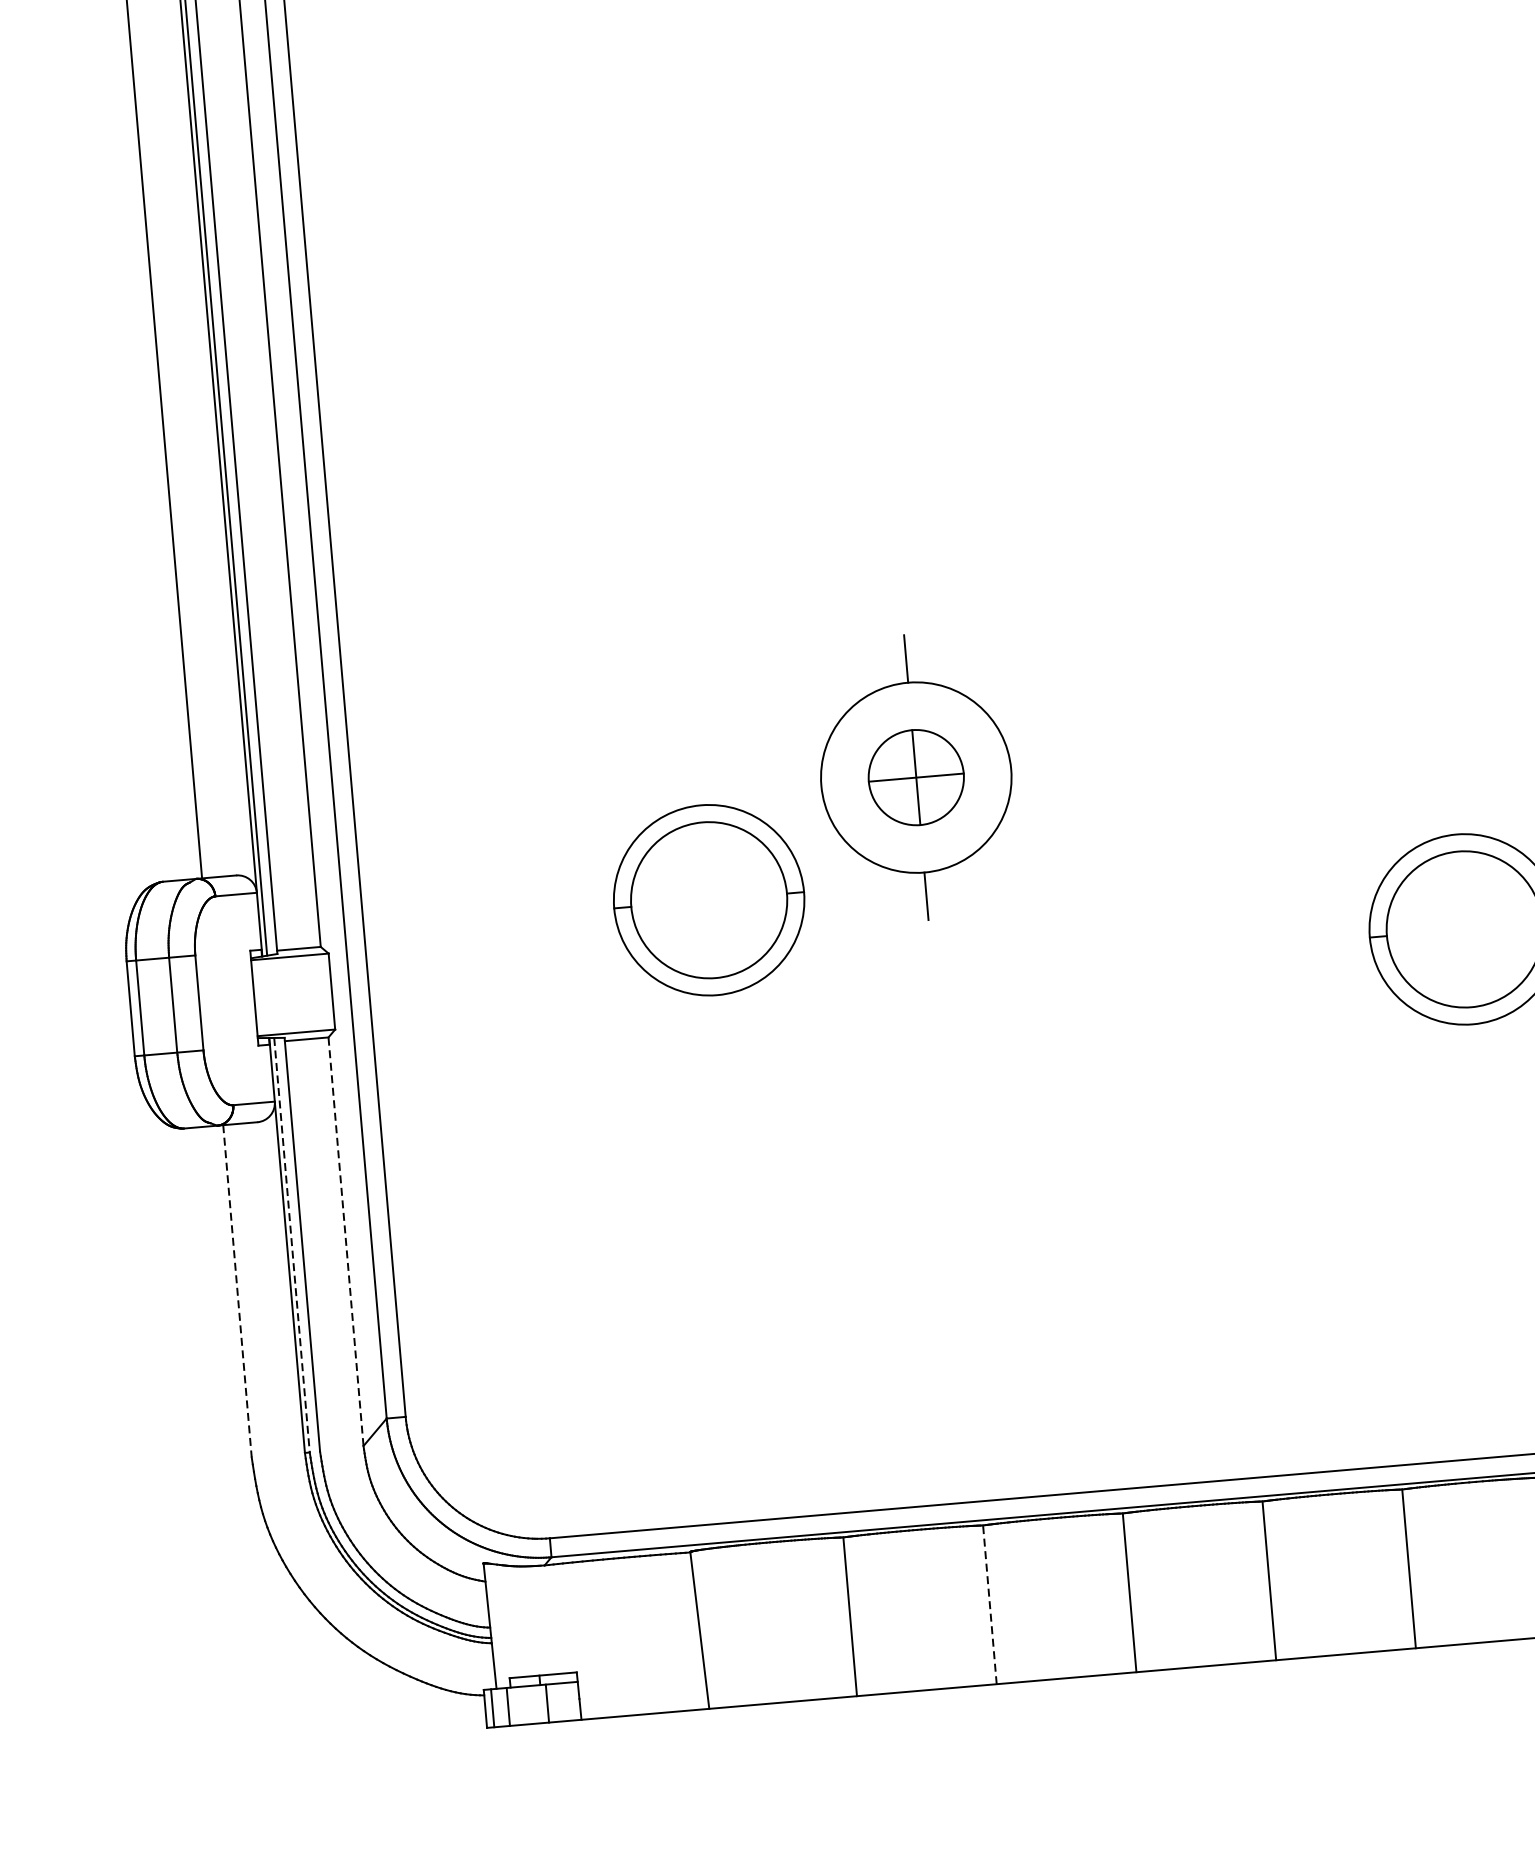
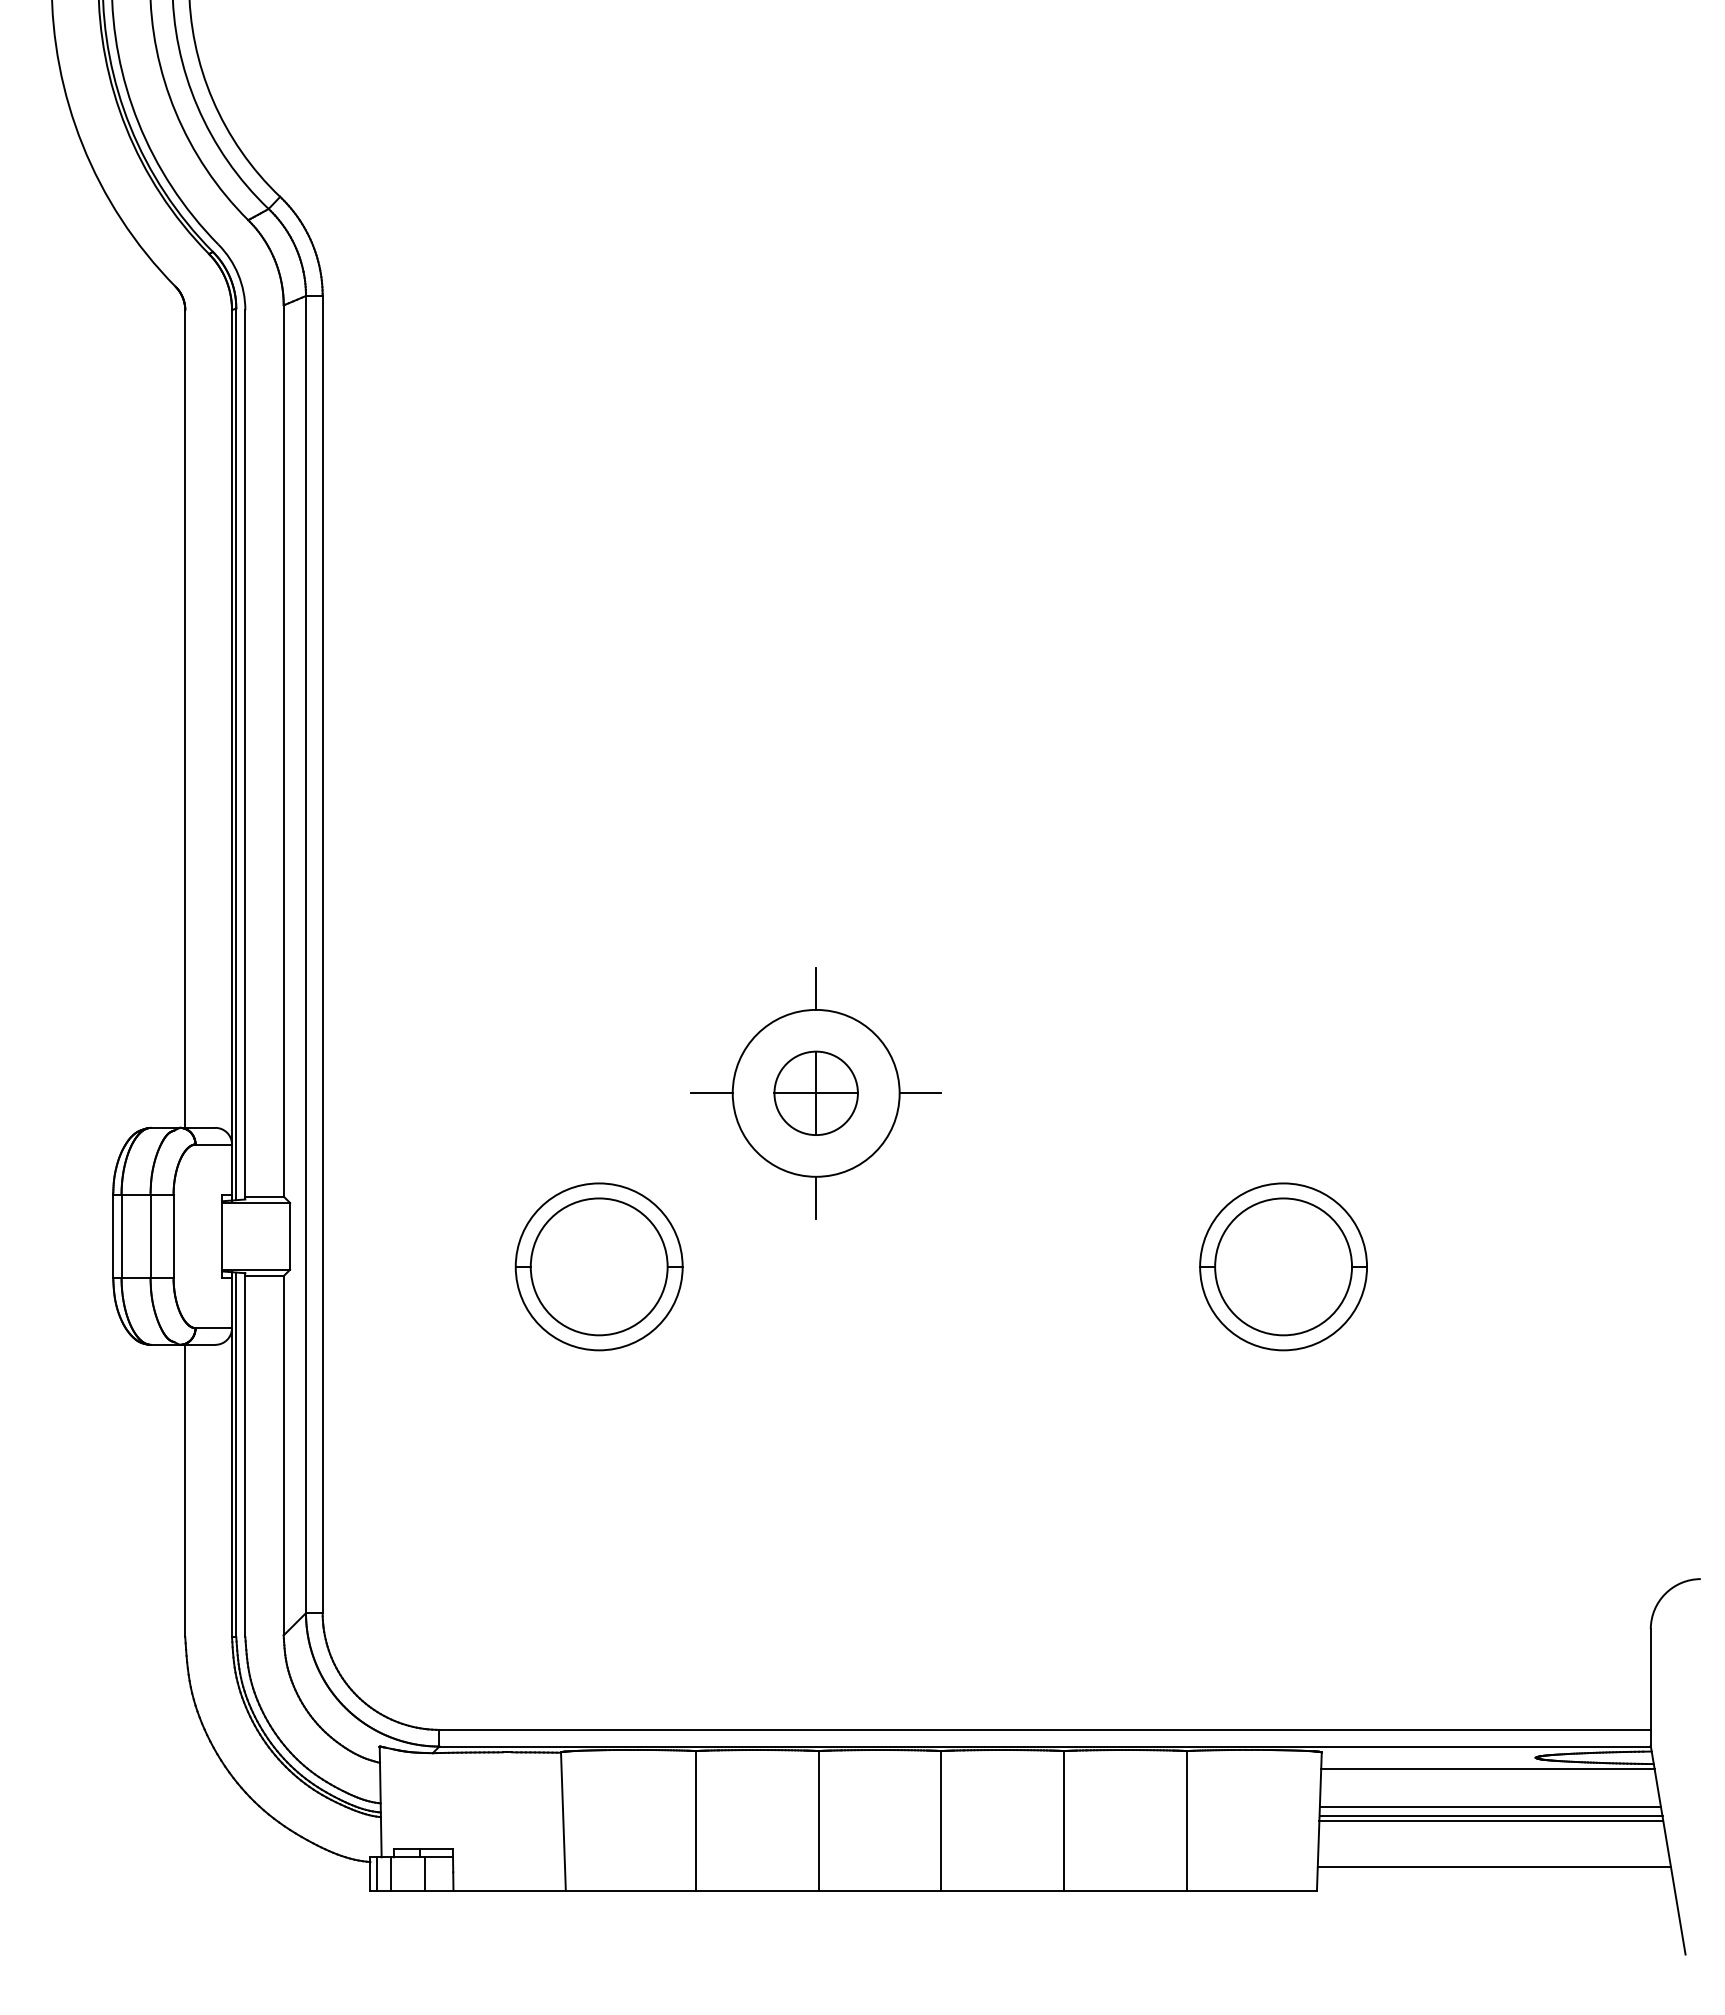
line: (1034, 767) -> (920, 1093), added
line: (797, 787) -> (711, 1093), added
part: (708, 899) -> (598, 1266), moved
line: (345, 1241) -> (283, 1455), dashed -> solid
line: (292, 1246) -> (236, 1455), dashed -> solid
line: (237, 1291) -> (185, 1491), dashed -> solid
line: (989, 1604) -> (818, 1820), dashed -> solid

